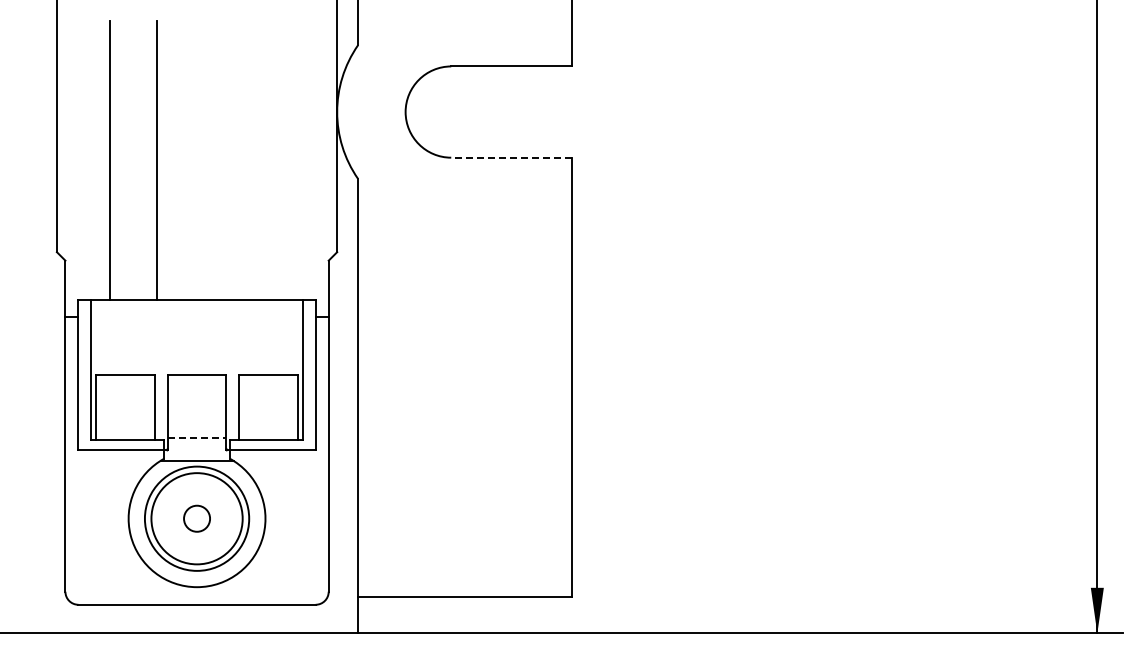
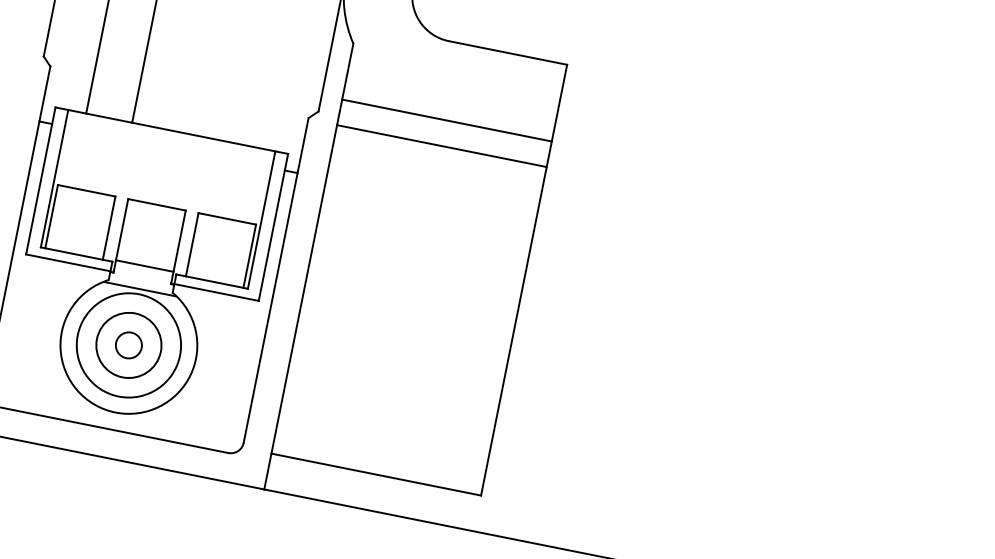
line: (511, 157) -> (508, 52), dashed -> solid
line: (464, 235) -> (446, 120), added
line: (464, 261) -> (441, 145), added
line: (197, 437) -> (145, 265), dashed -> solid
circle: (196, 518) -> (128, 345), size x0.71

